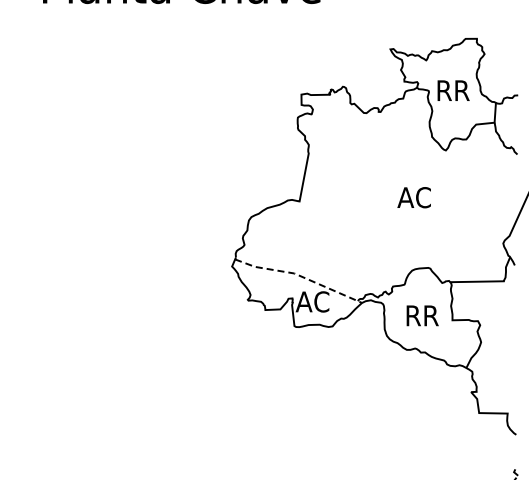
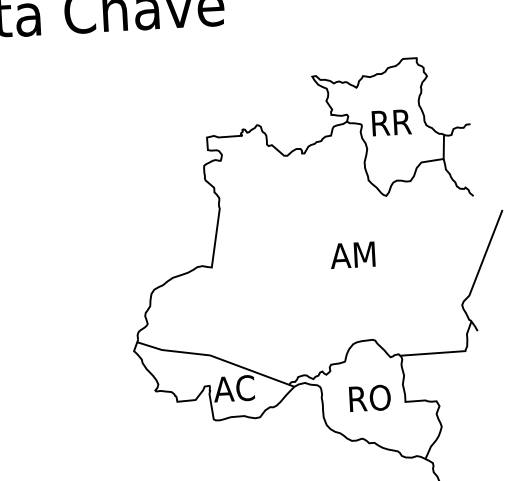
text: (425, 197) -> (364, 254), AC -> AM
line: (298, 275) -> (215, 357), dashed -> solid
text: (431, 315) -> (379, 397), RR -> RO

